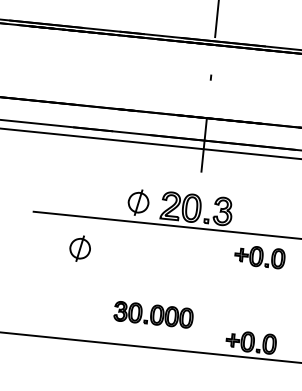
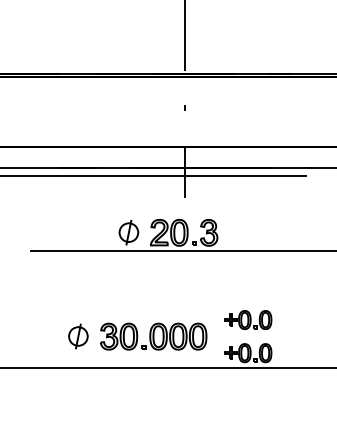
part: (80, 248) -> (78, 336), moved
part: (260, 256) -> (248, 319), moved
part: (153, 314) -> (153, 336), size x1.43

